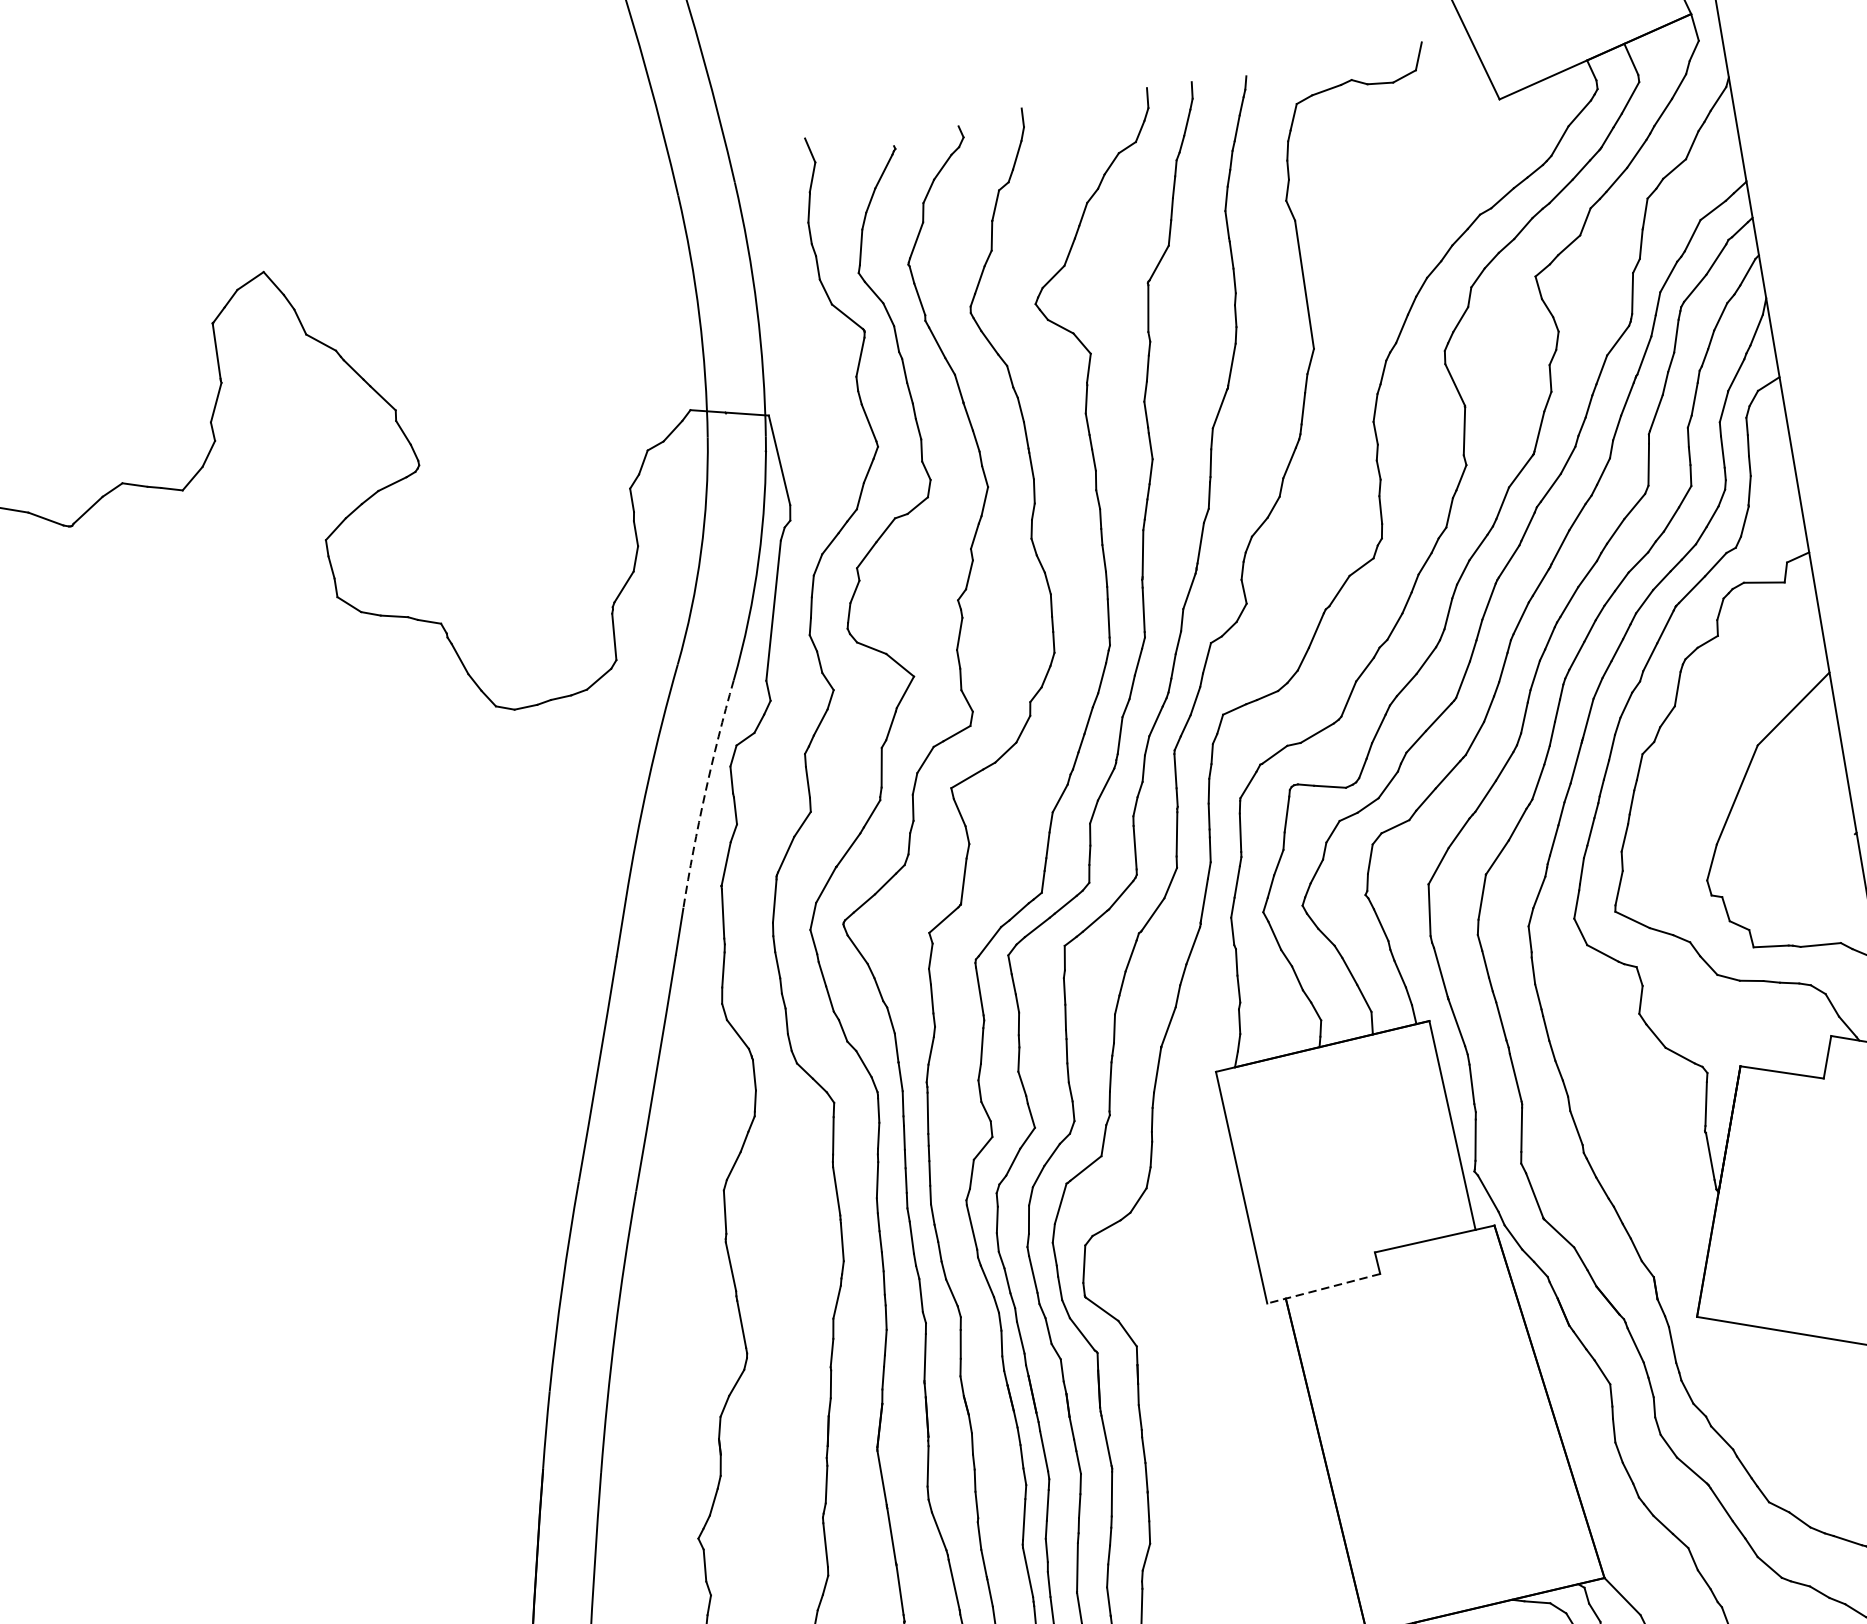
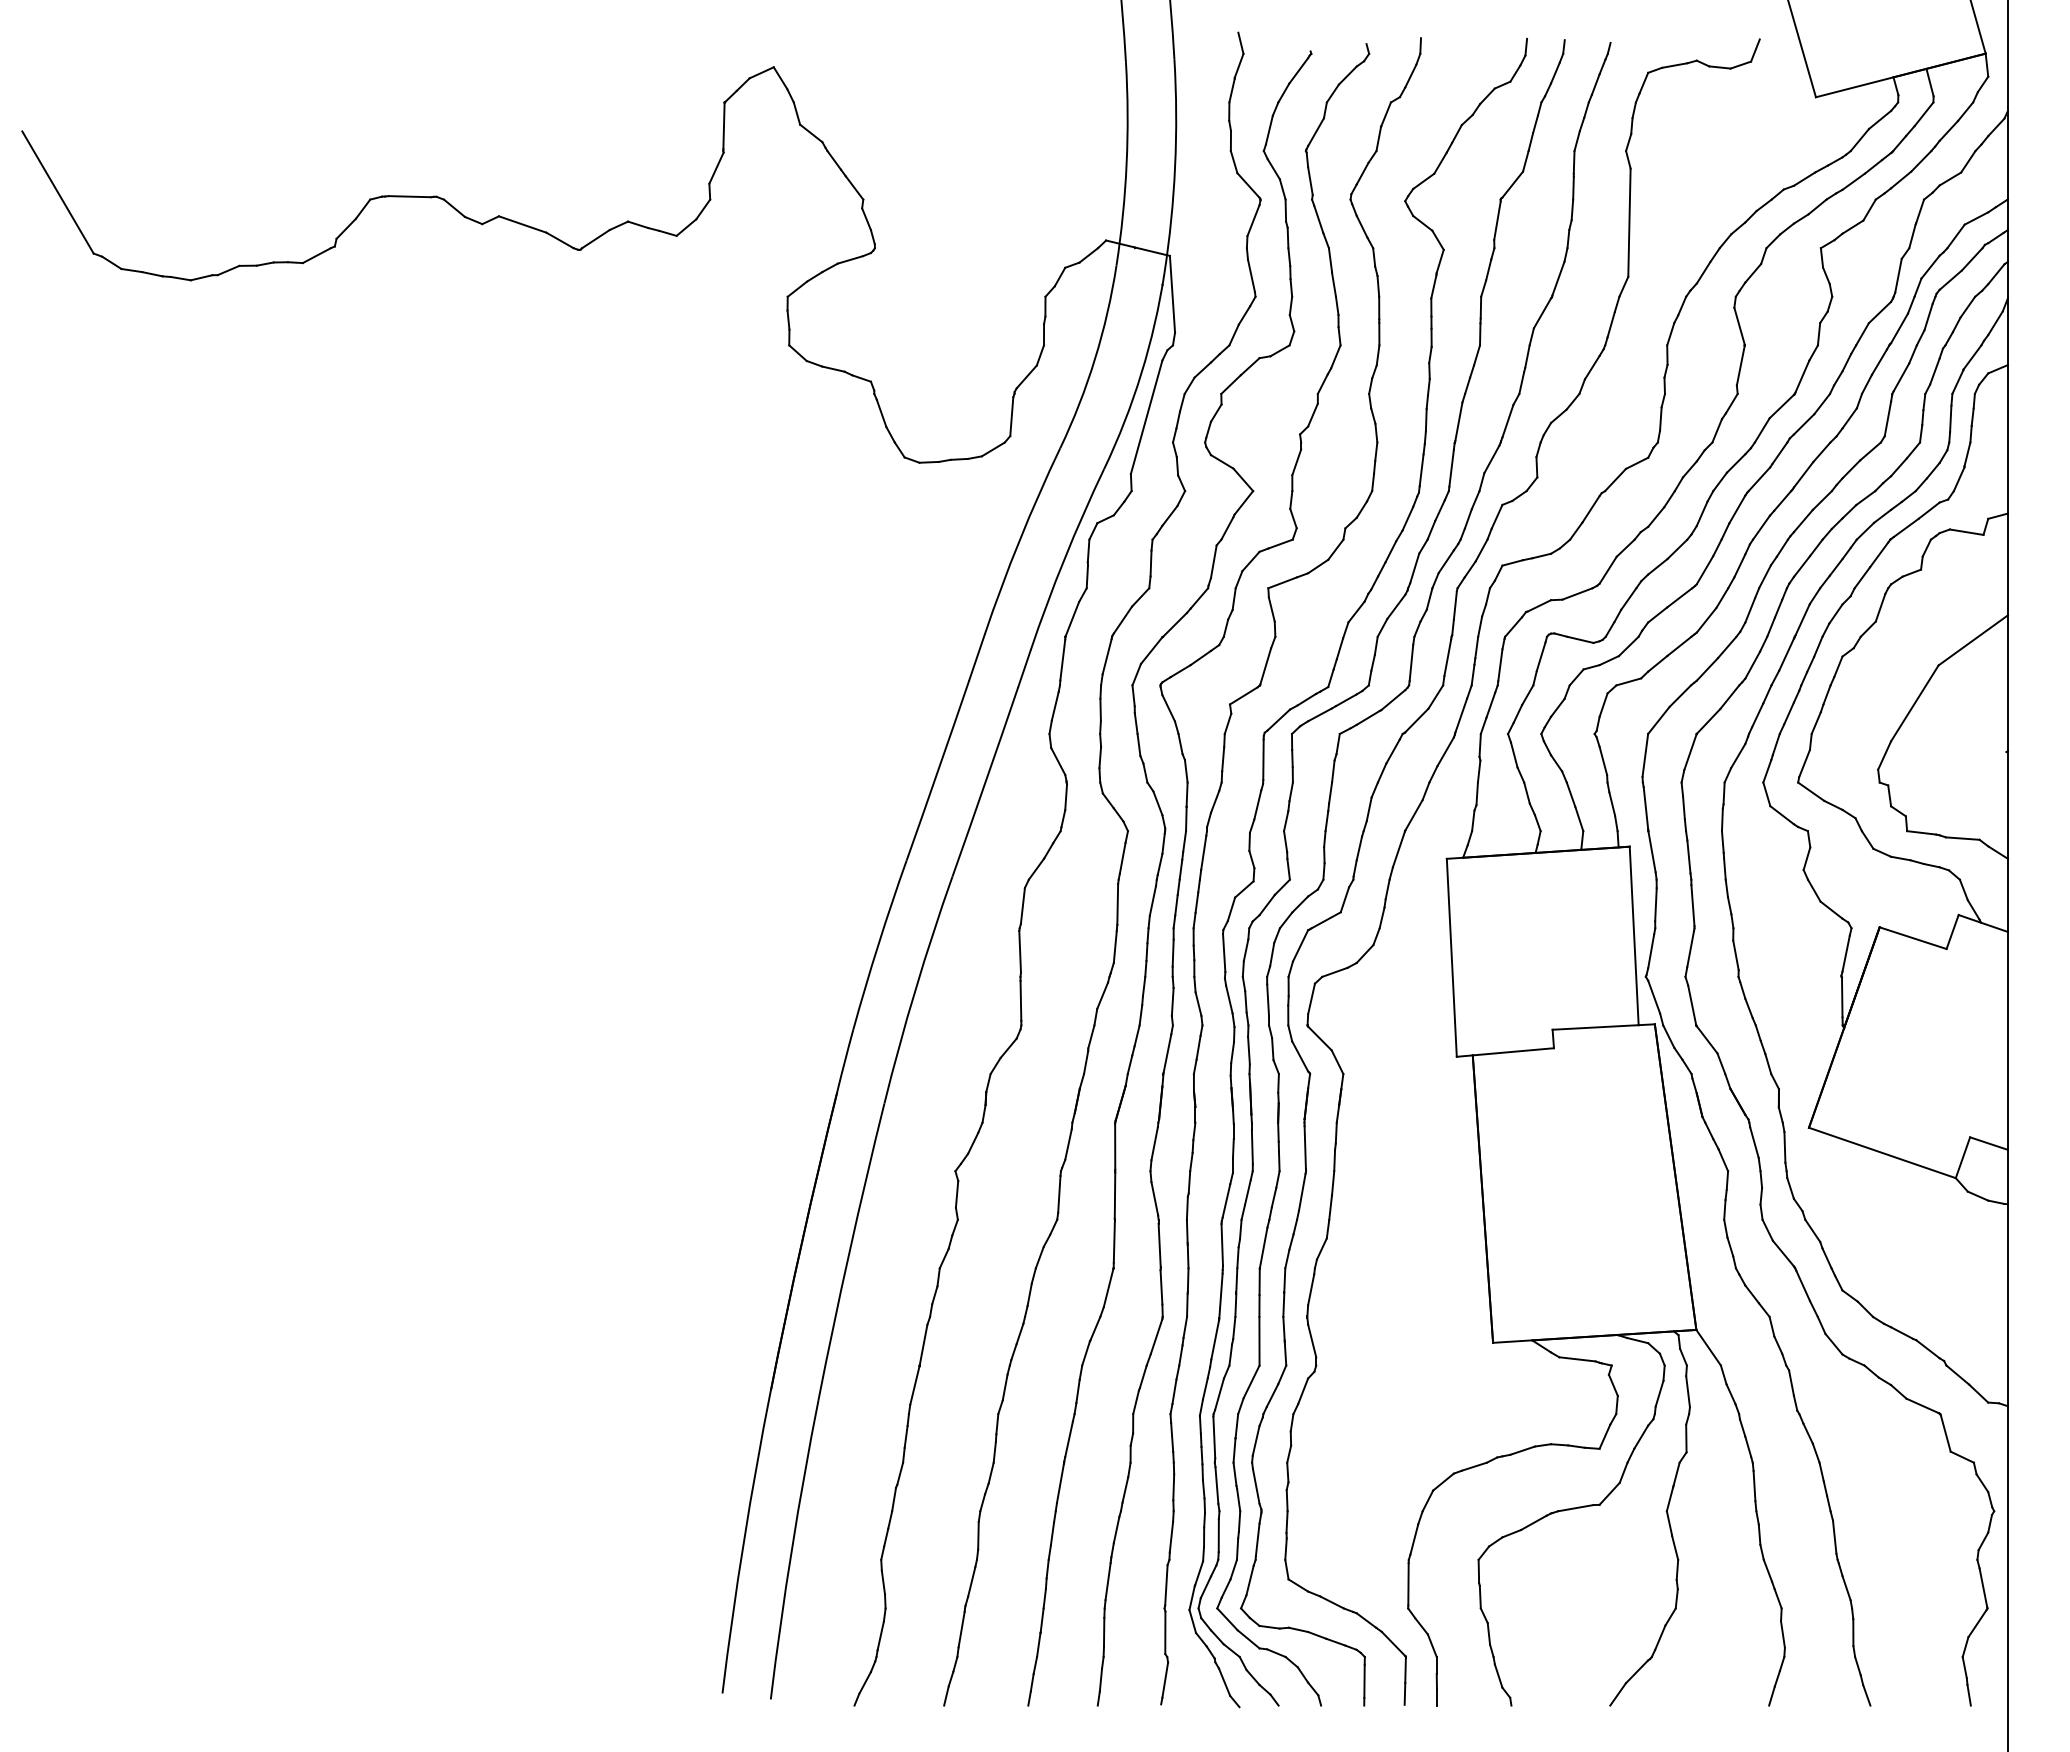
arc: (704, 793) -> (1064, 558), dashed -> solid
line: (1323, 1288) -> (1505, 1052), dashed -> solid

